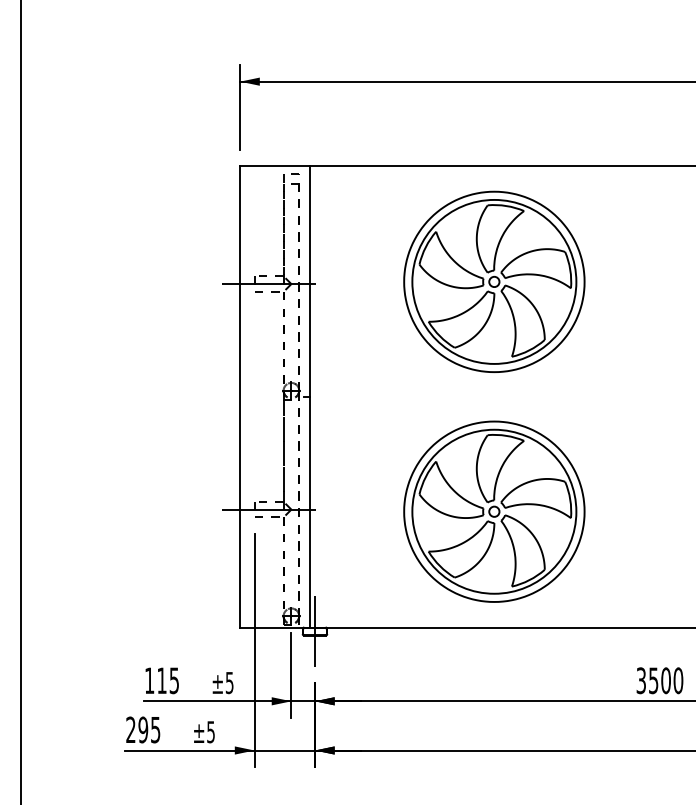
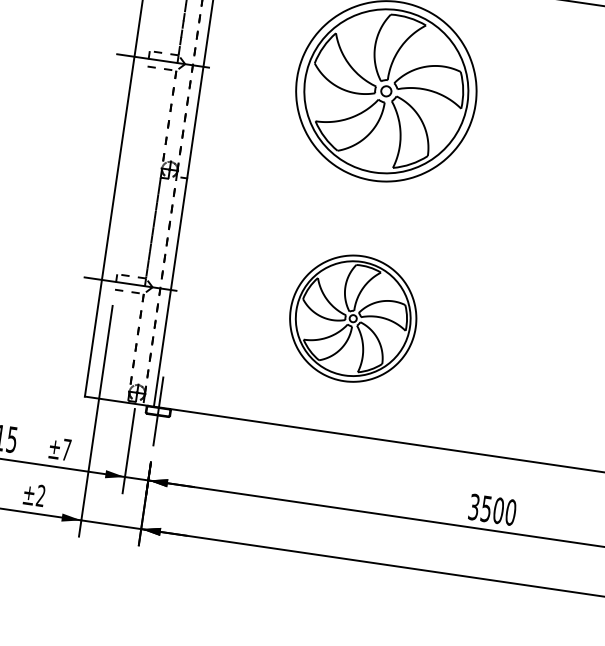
part: (494, 511) -> (353, 318), size x0.7
text: (229, 683) -> (66, 450), ±5 -> ±7
text: (210, 732) -> (40, 496), ±5 -> ±2

